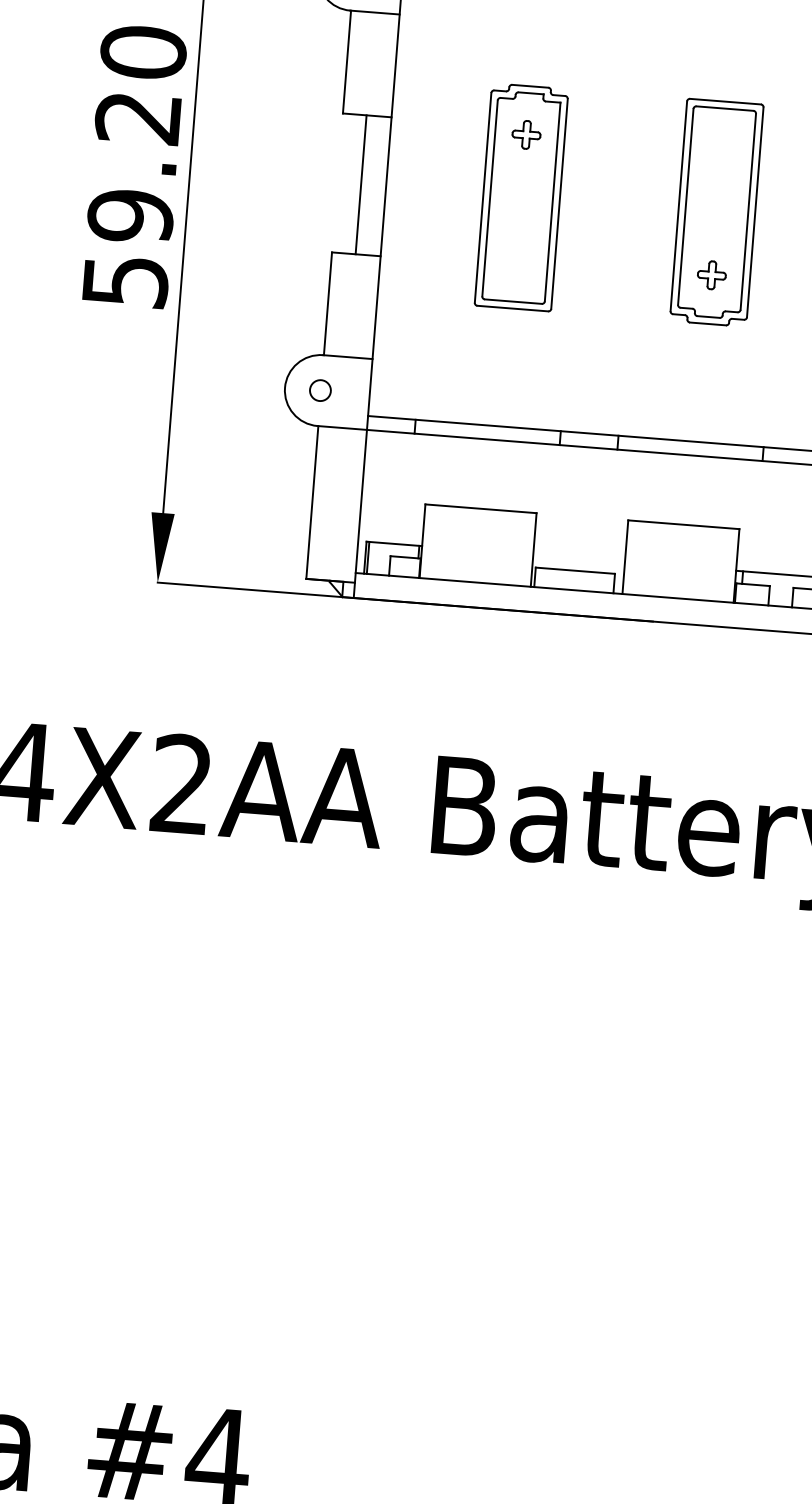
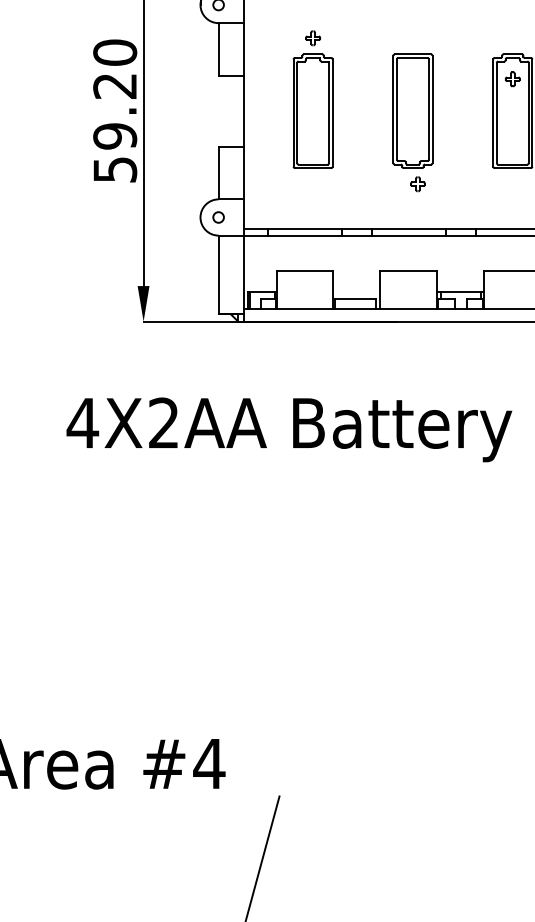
part: (525, 135) -> (312, 38), moved
line: (362, 183) -> (231, 110), removed
part: (710, 275) -> (417, 184), moved

